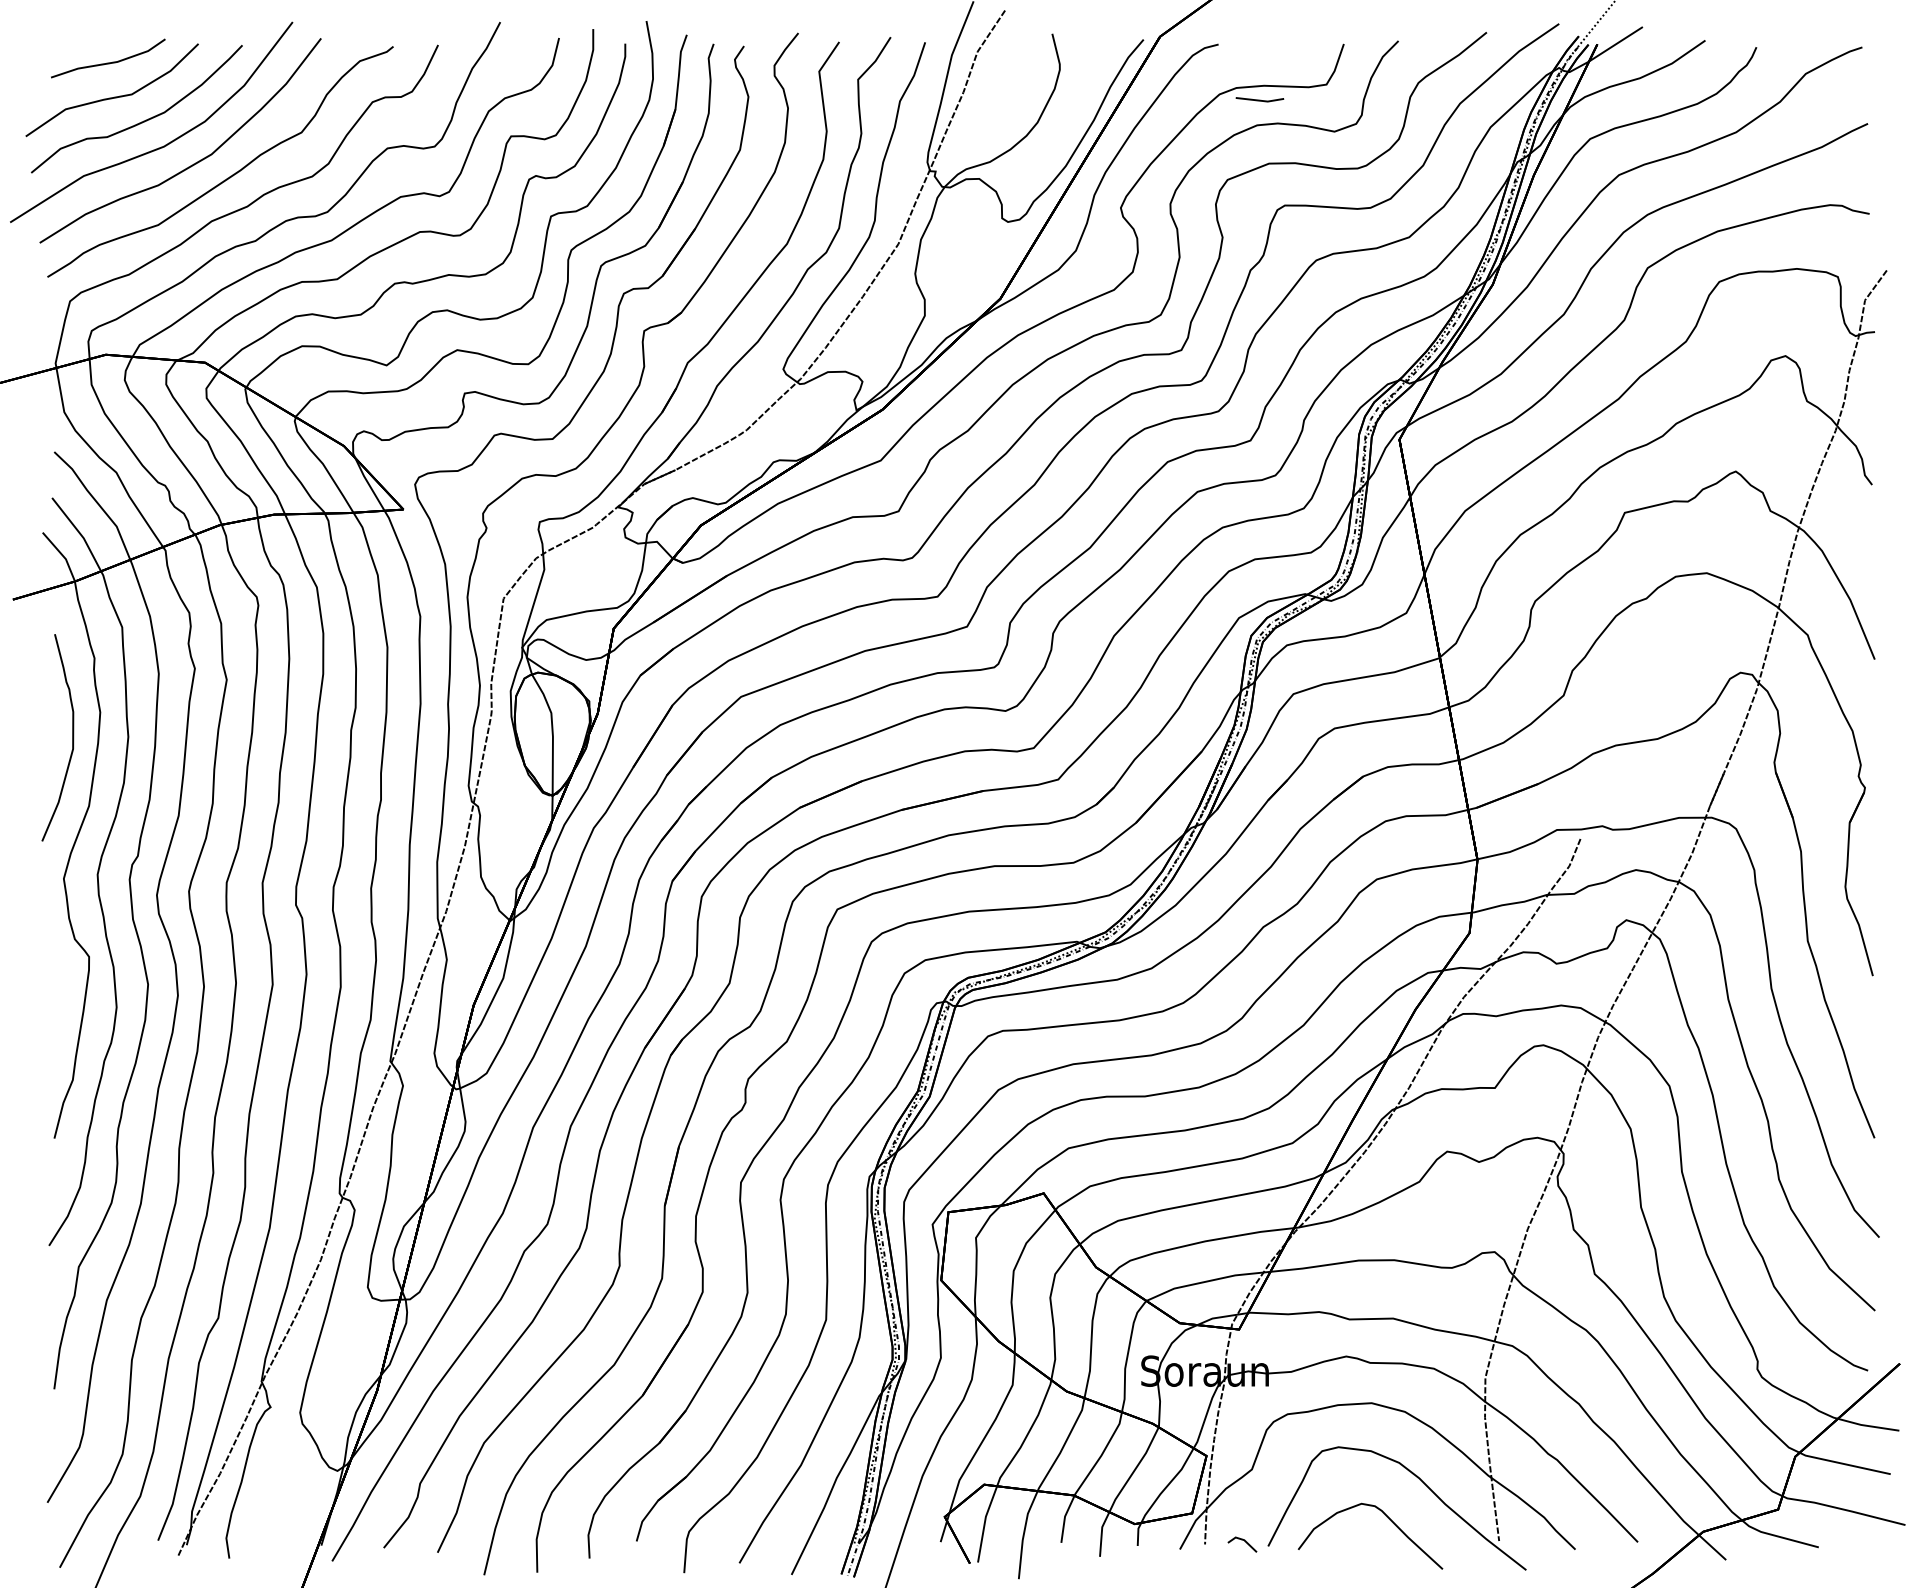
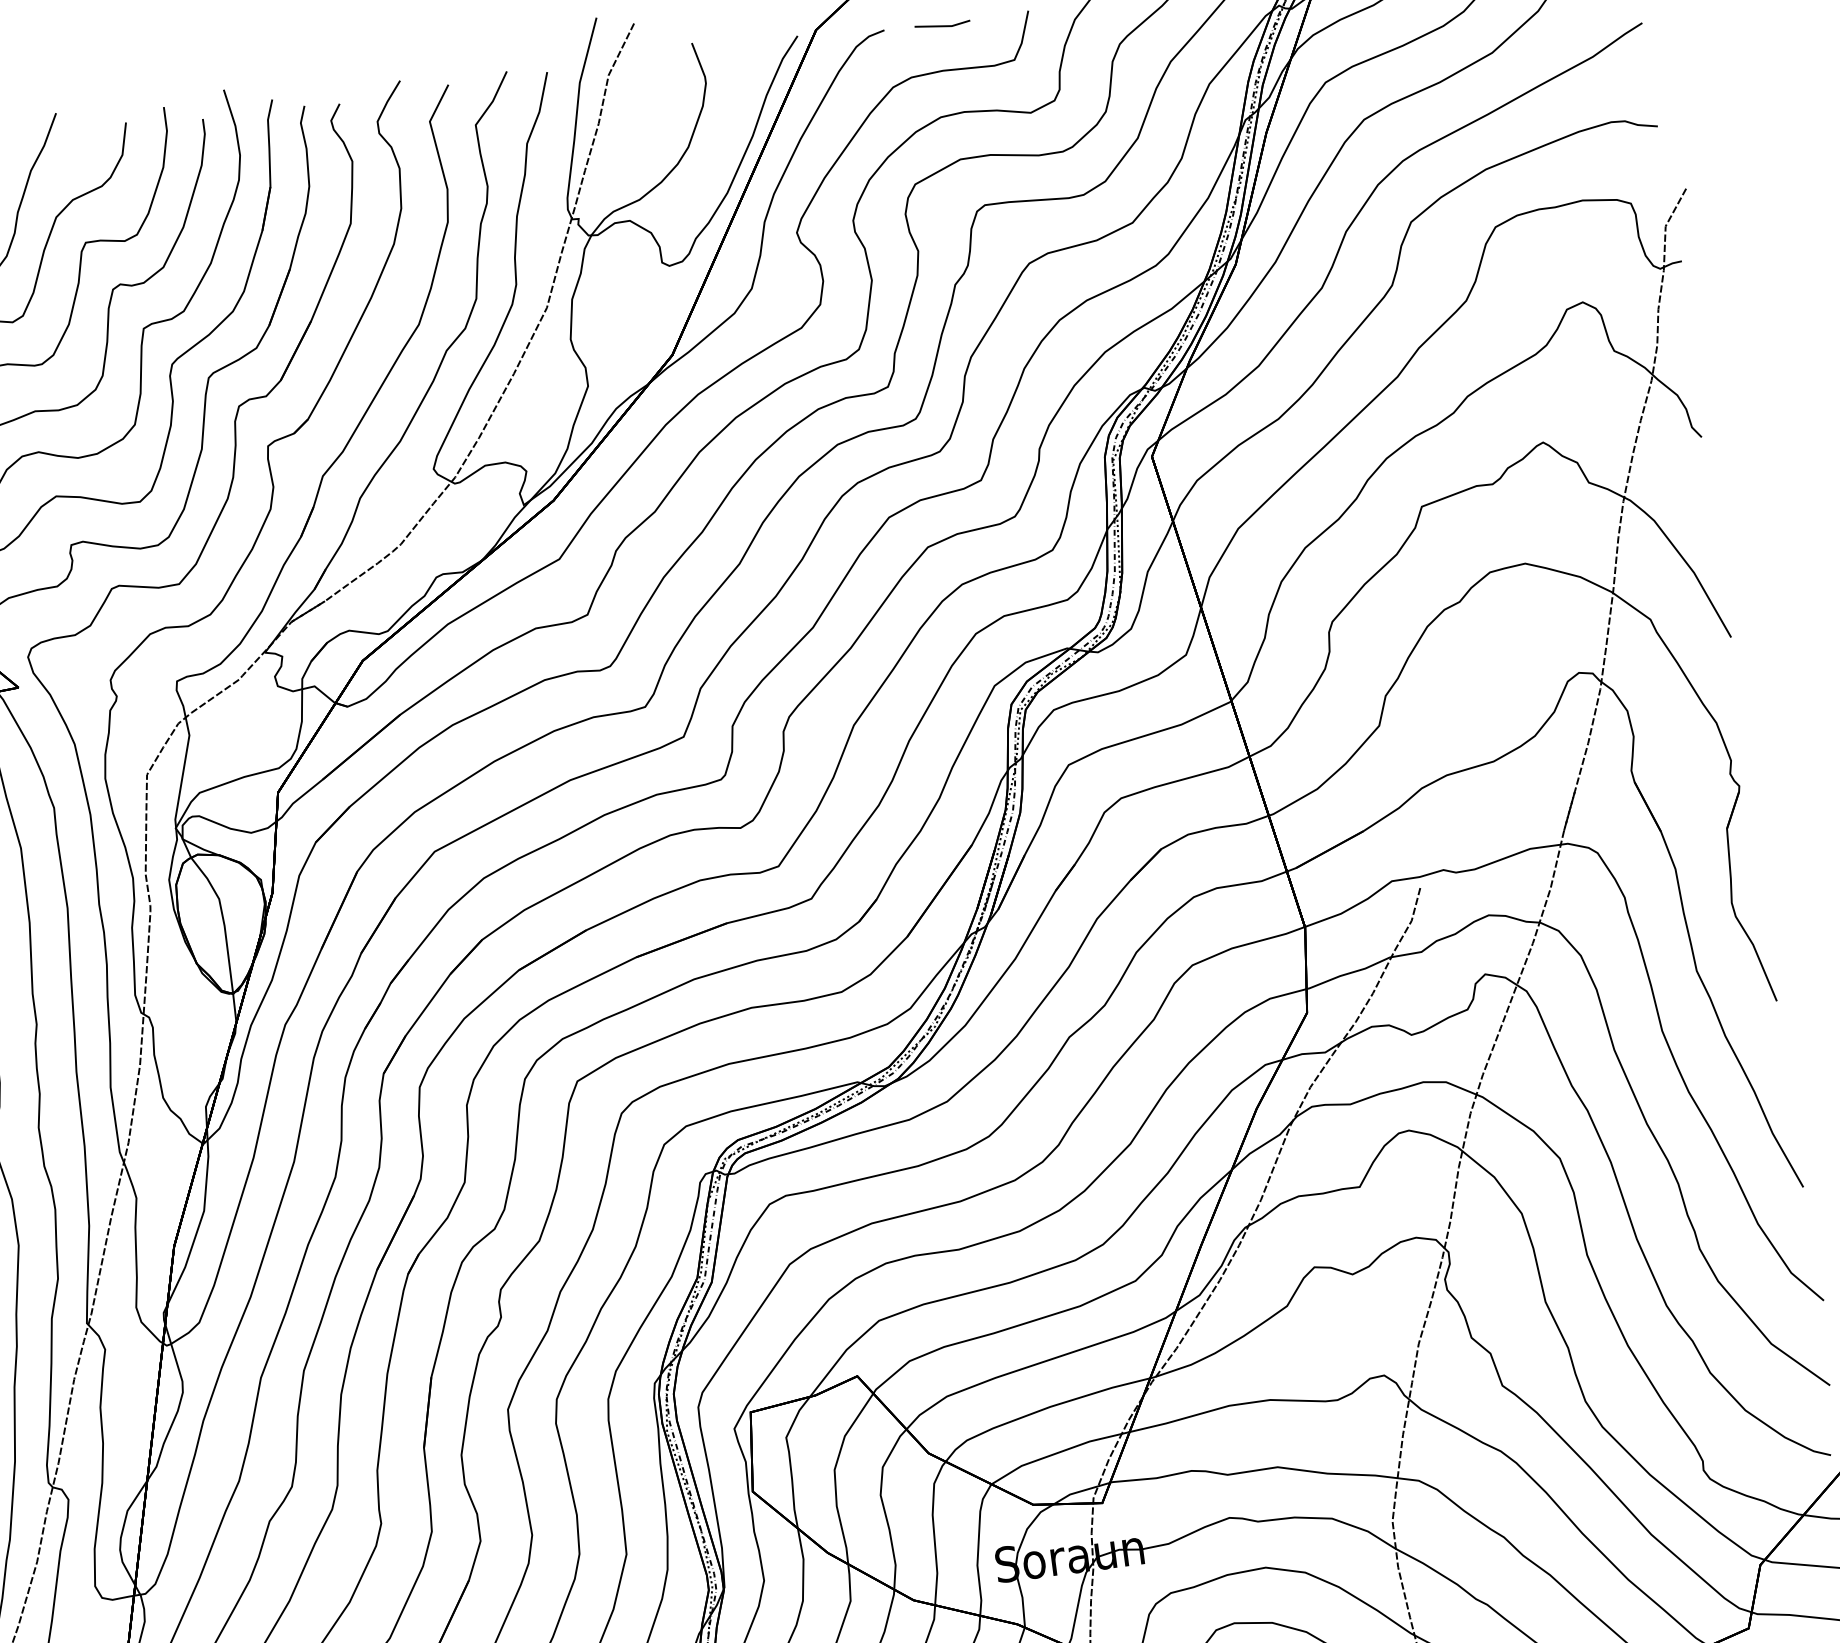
line: (1259, 99) -> (942, 24), moved

